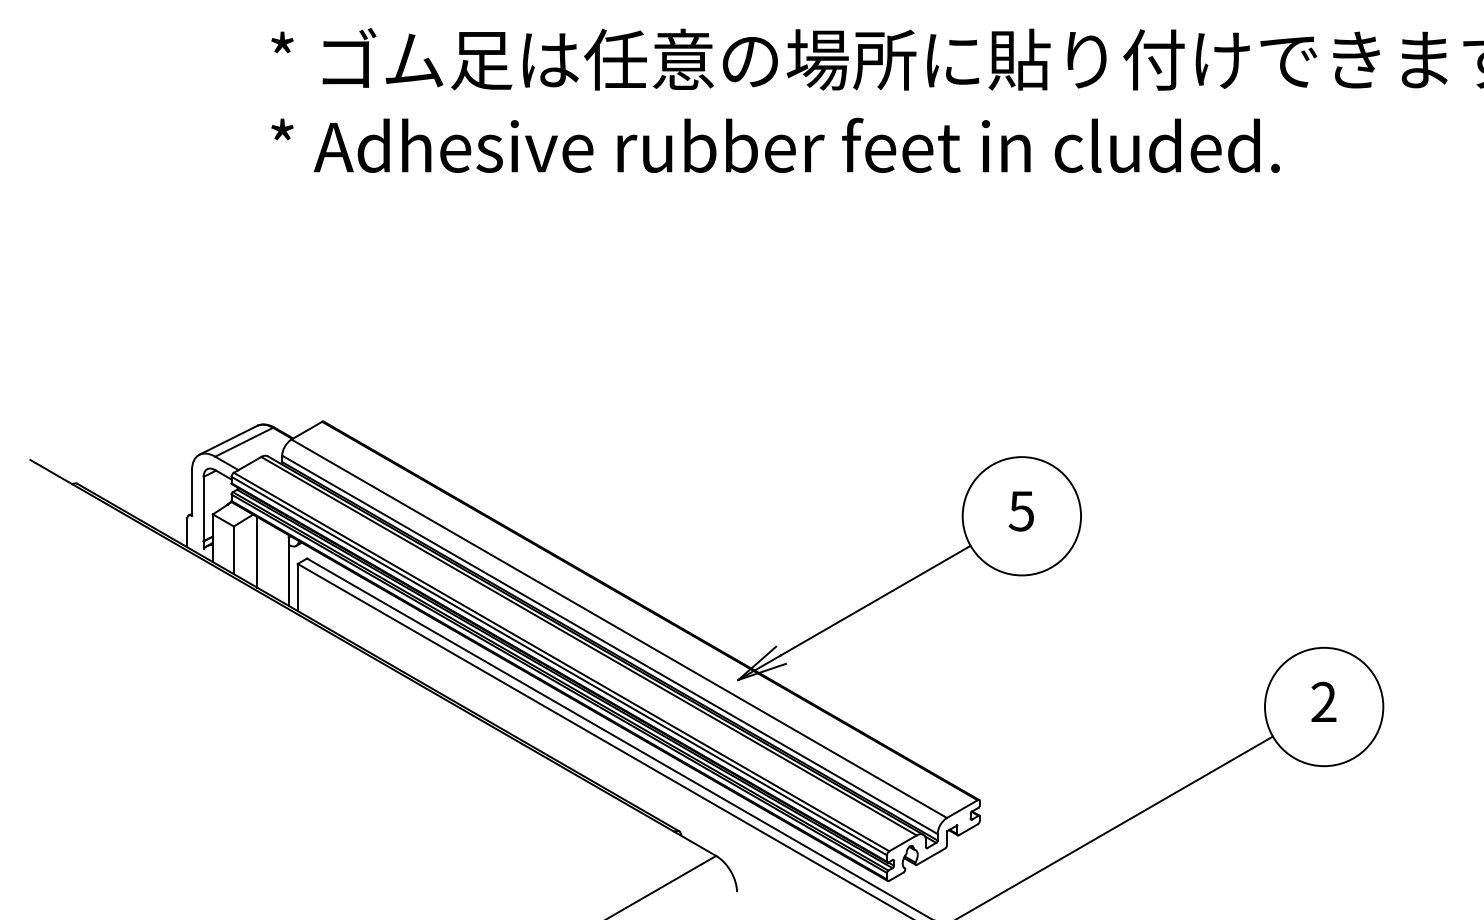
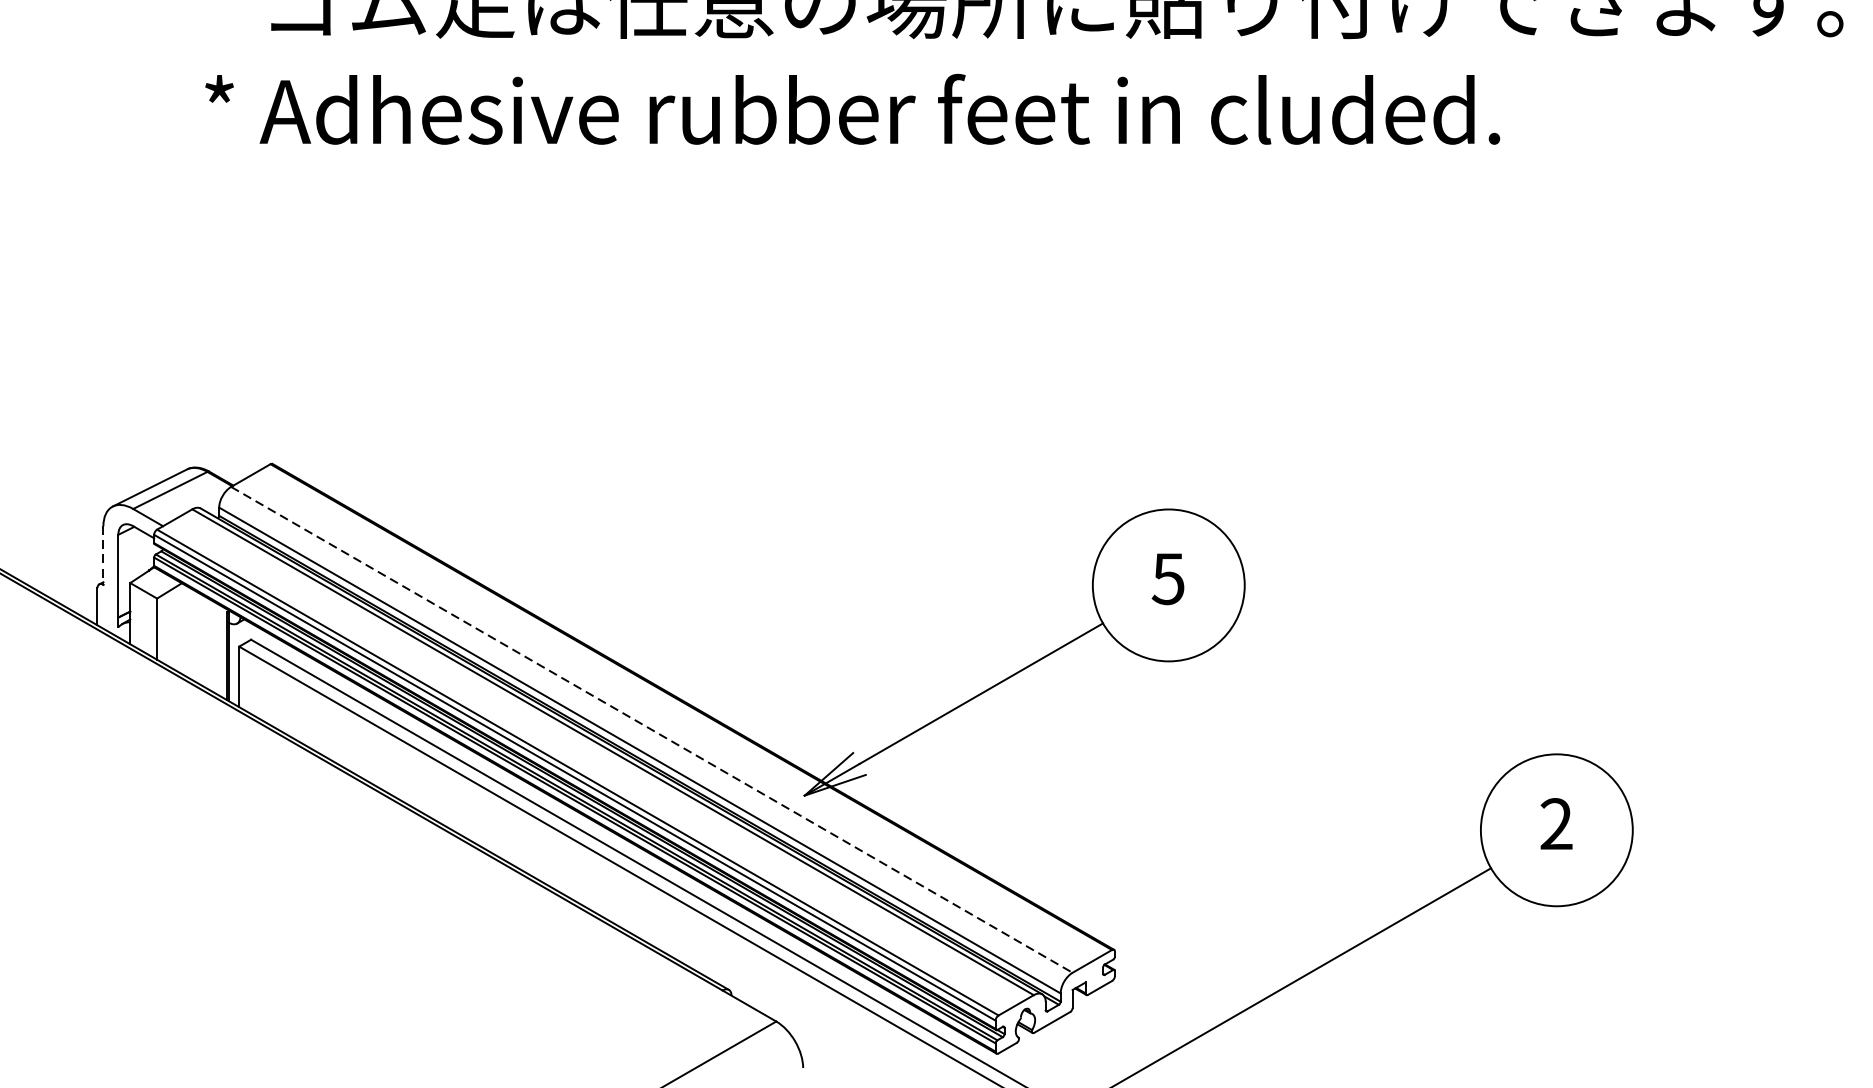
line: (192, 492) -> (104, 554), solid -> dashed
line: (257, 551) -> (187, 630), removed
line: (619, 629) -> (652, 730), solid -> dashed

